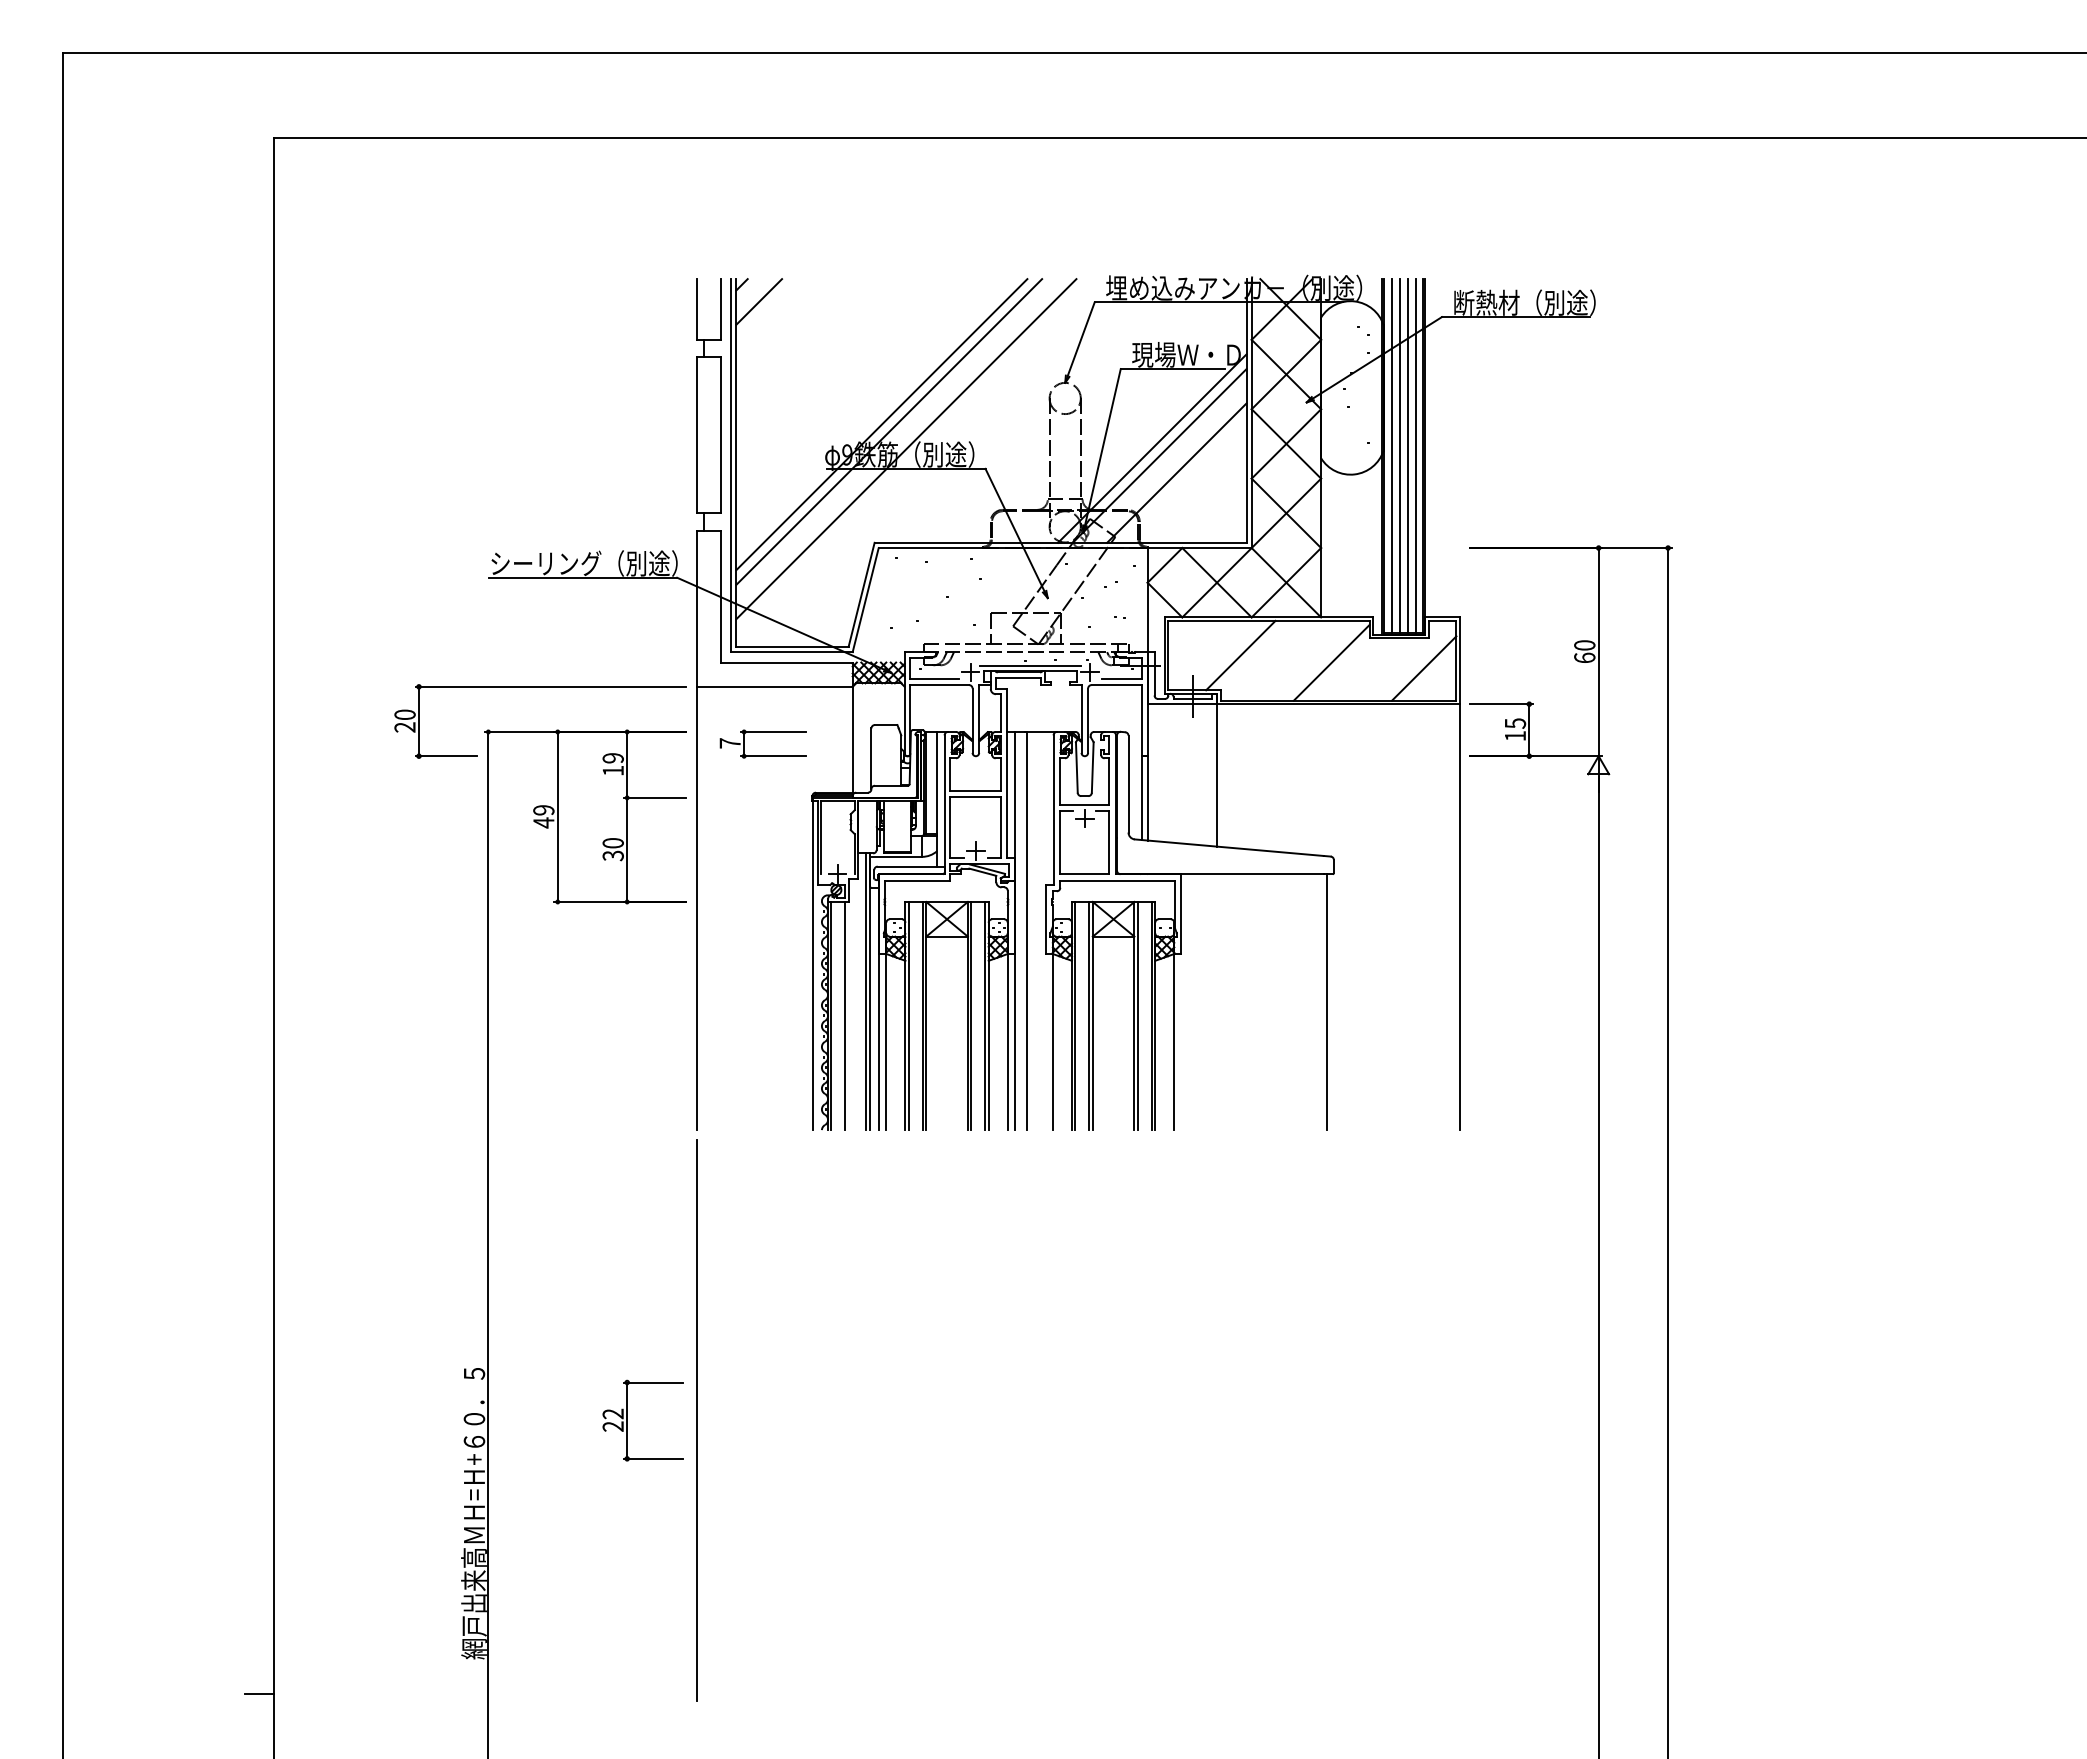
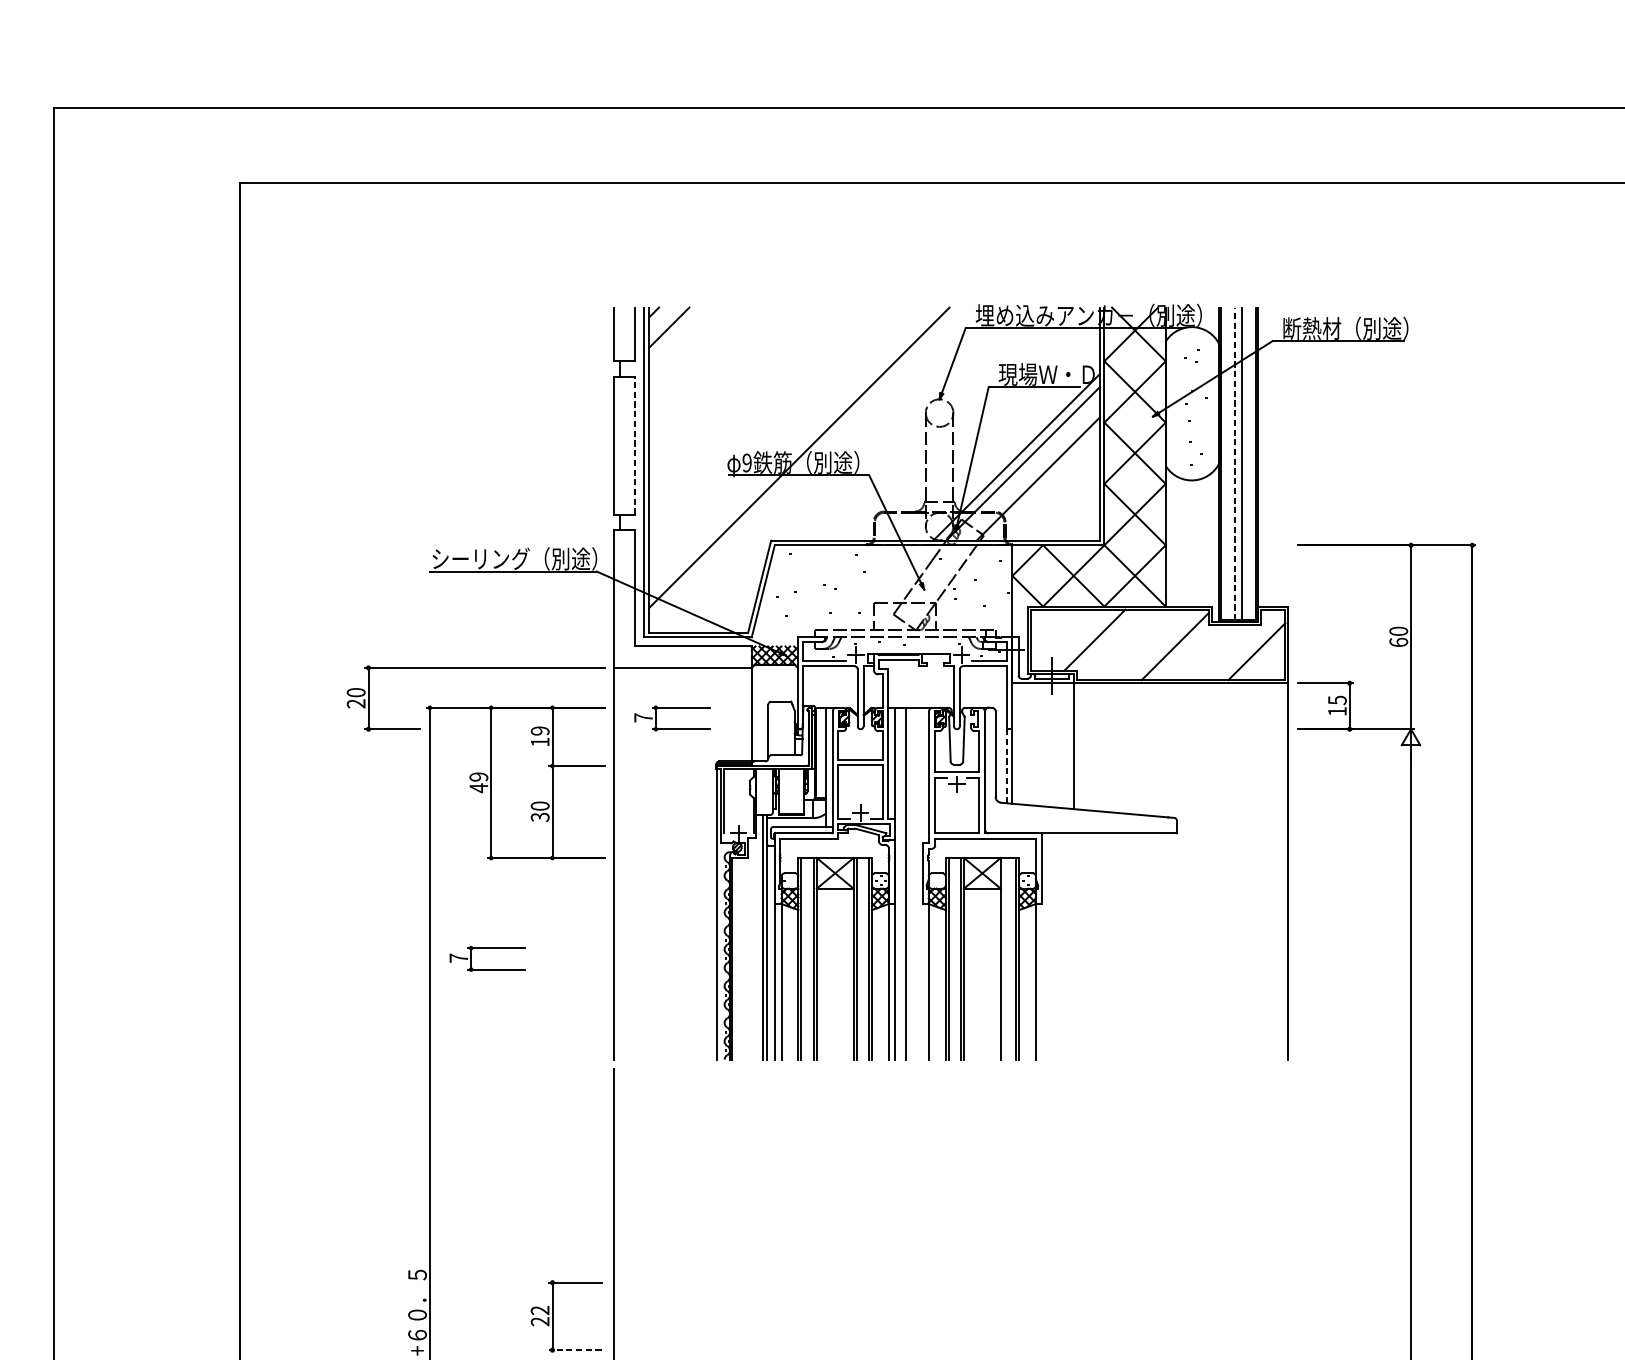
line: (881, 424) -> (777, 436), removed
line: (889, 431) -> (784, 442), removed
line: (720, 434) -> (634, 444), solid -> dashed
line: (1391, 456) -> (1227, 464), removed
line: (1399, 456) -> (1235, 464), solid -> dashed
line: (1415, 456) -> (1249, 464), removed
line: (1030, 665) -> (908, 649), removed
line: (1141, 798) -> (1007, 766), solid -> dashed
line: (1327, 1002) -> (1171, 946), removed
part: (553, 1004) -> (487, 948), added
line: (845, 1015) -> (745, 958), removed
line: (1137, 1015) -> (1003, 958), removed
line: (652, 1458) -> (574, 1349), solid -> dashed

